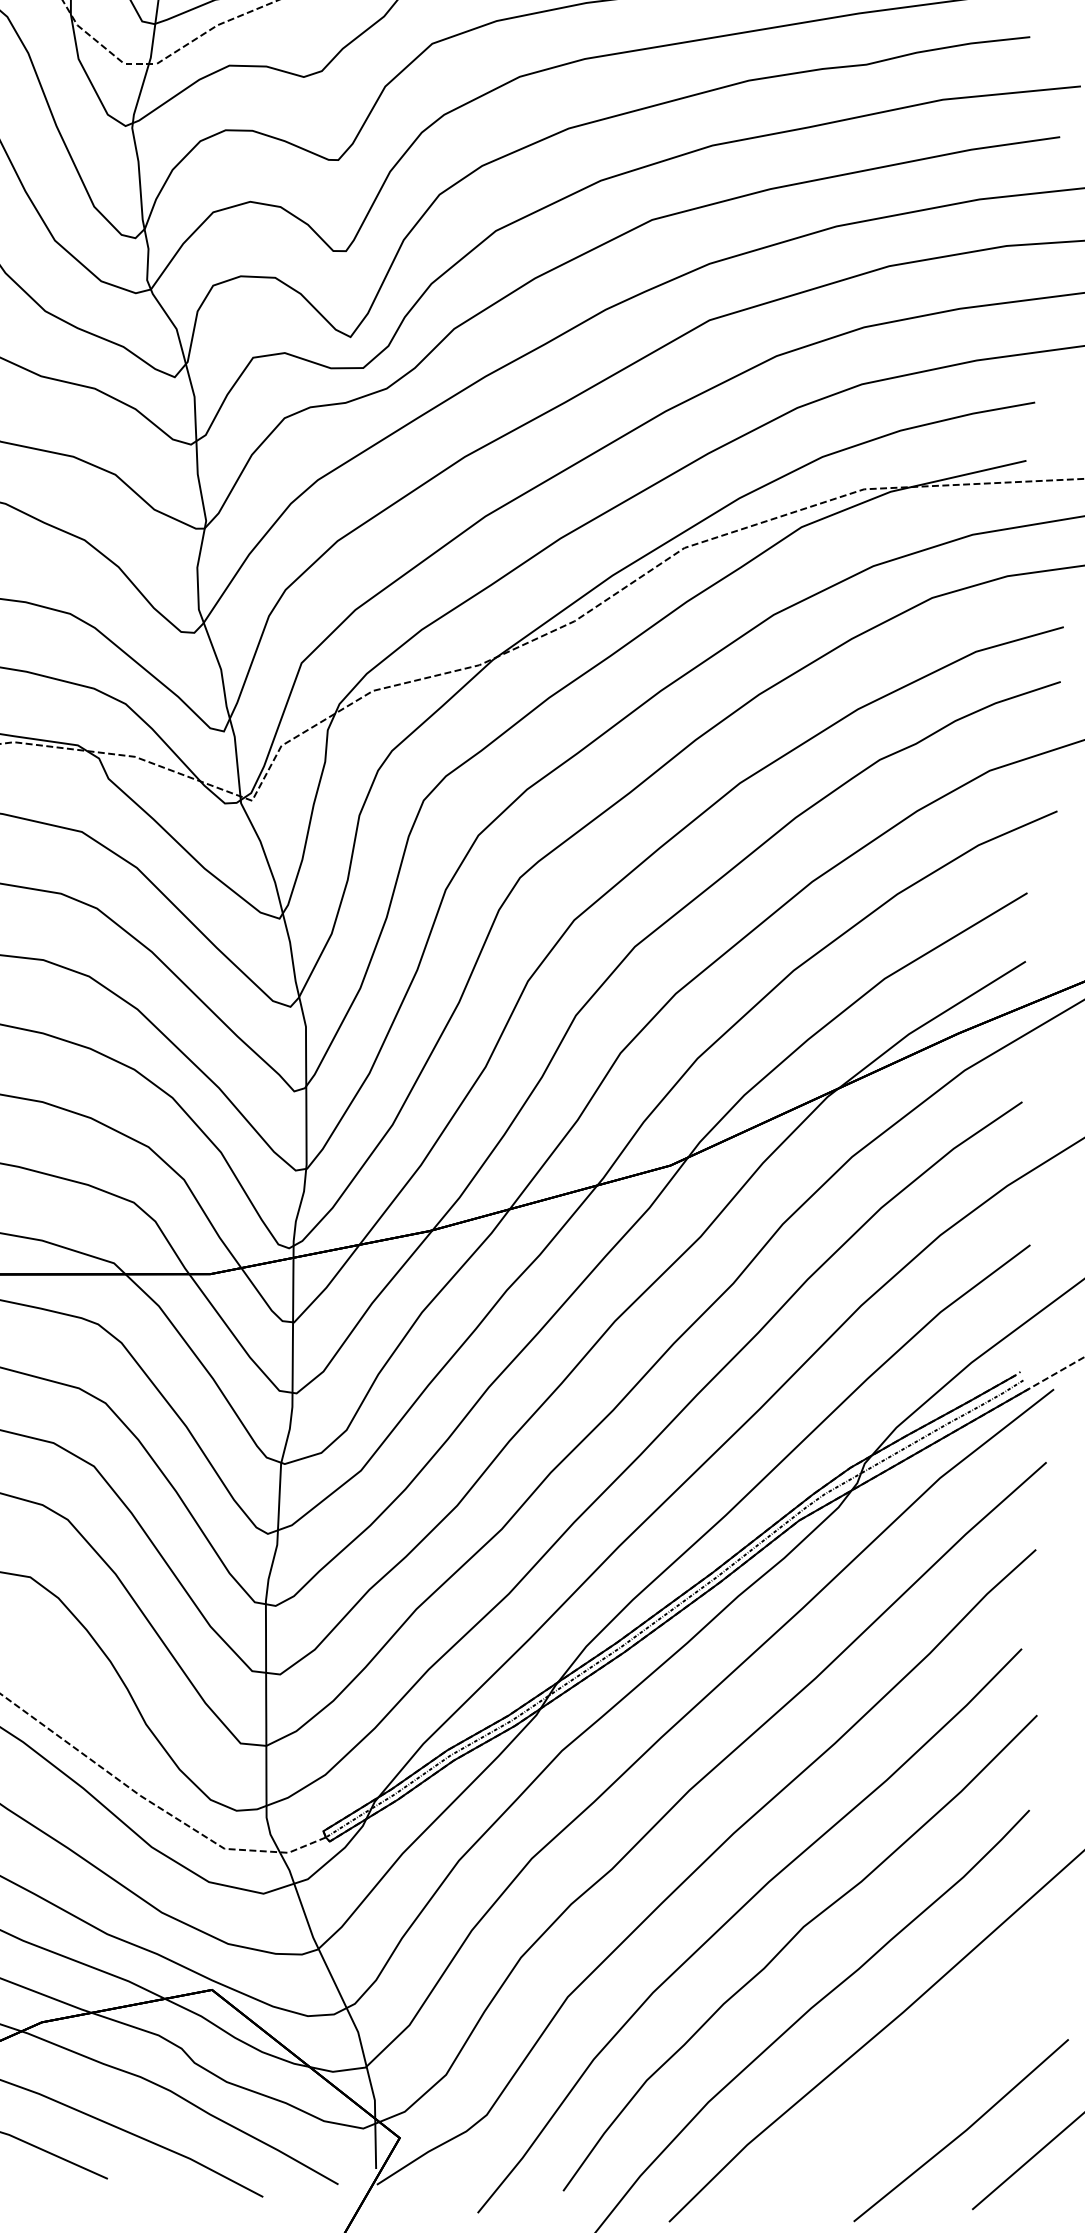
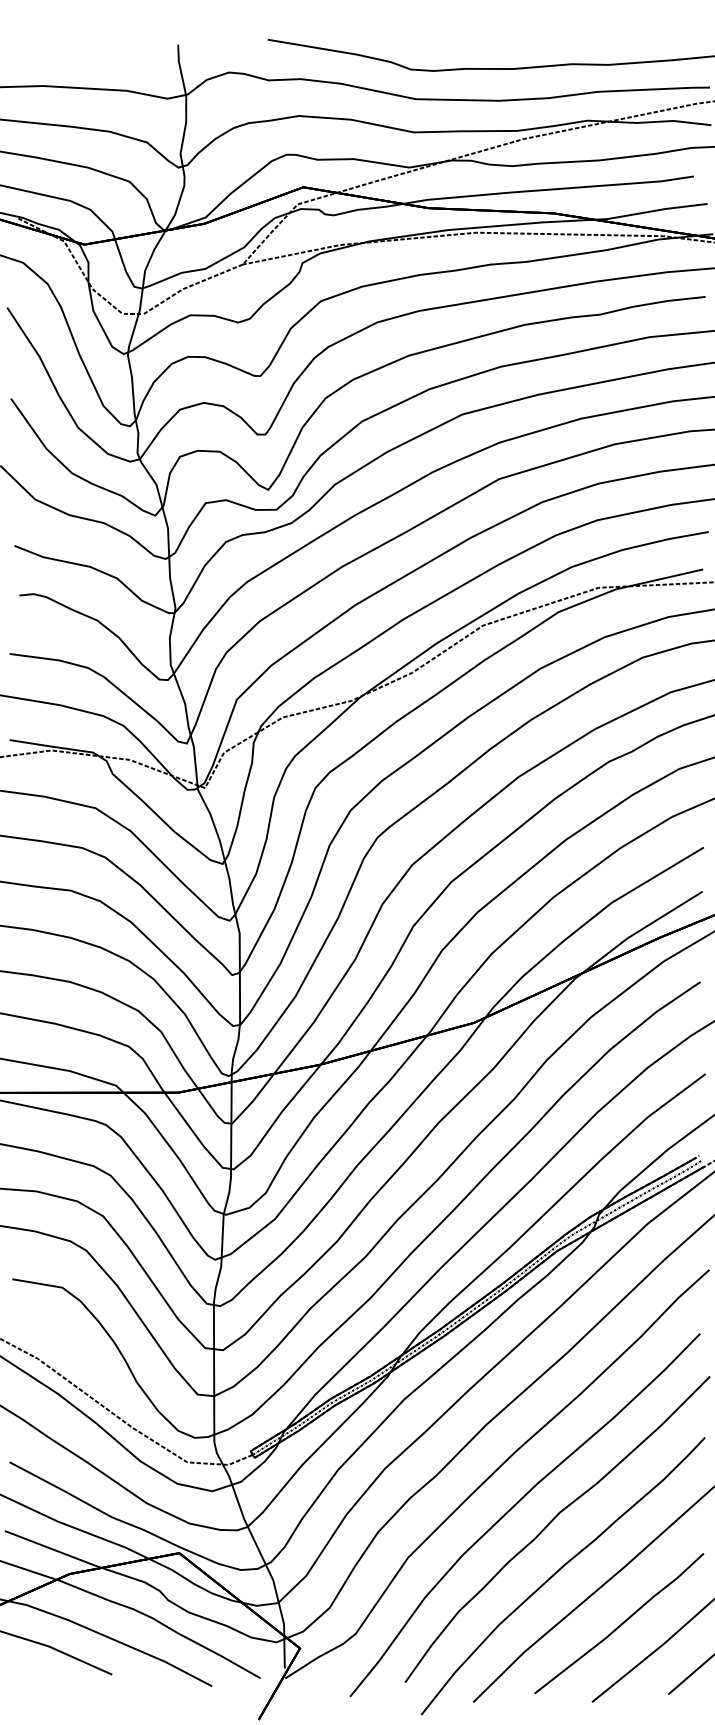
line: (897, 2100) -> (620, 1624), added

